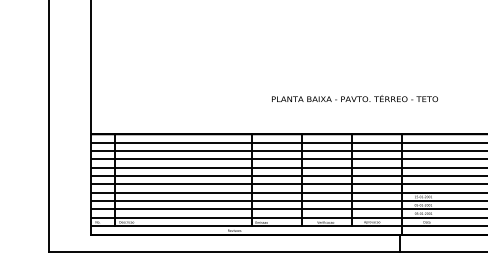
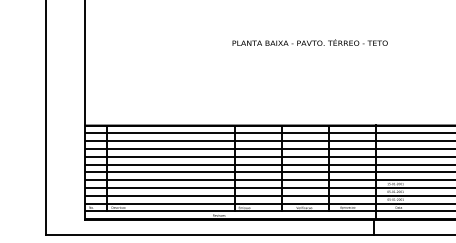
text: (354, 98) -> (309, 42), moved

